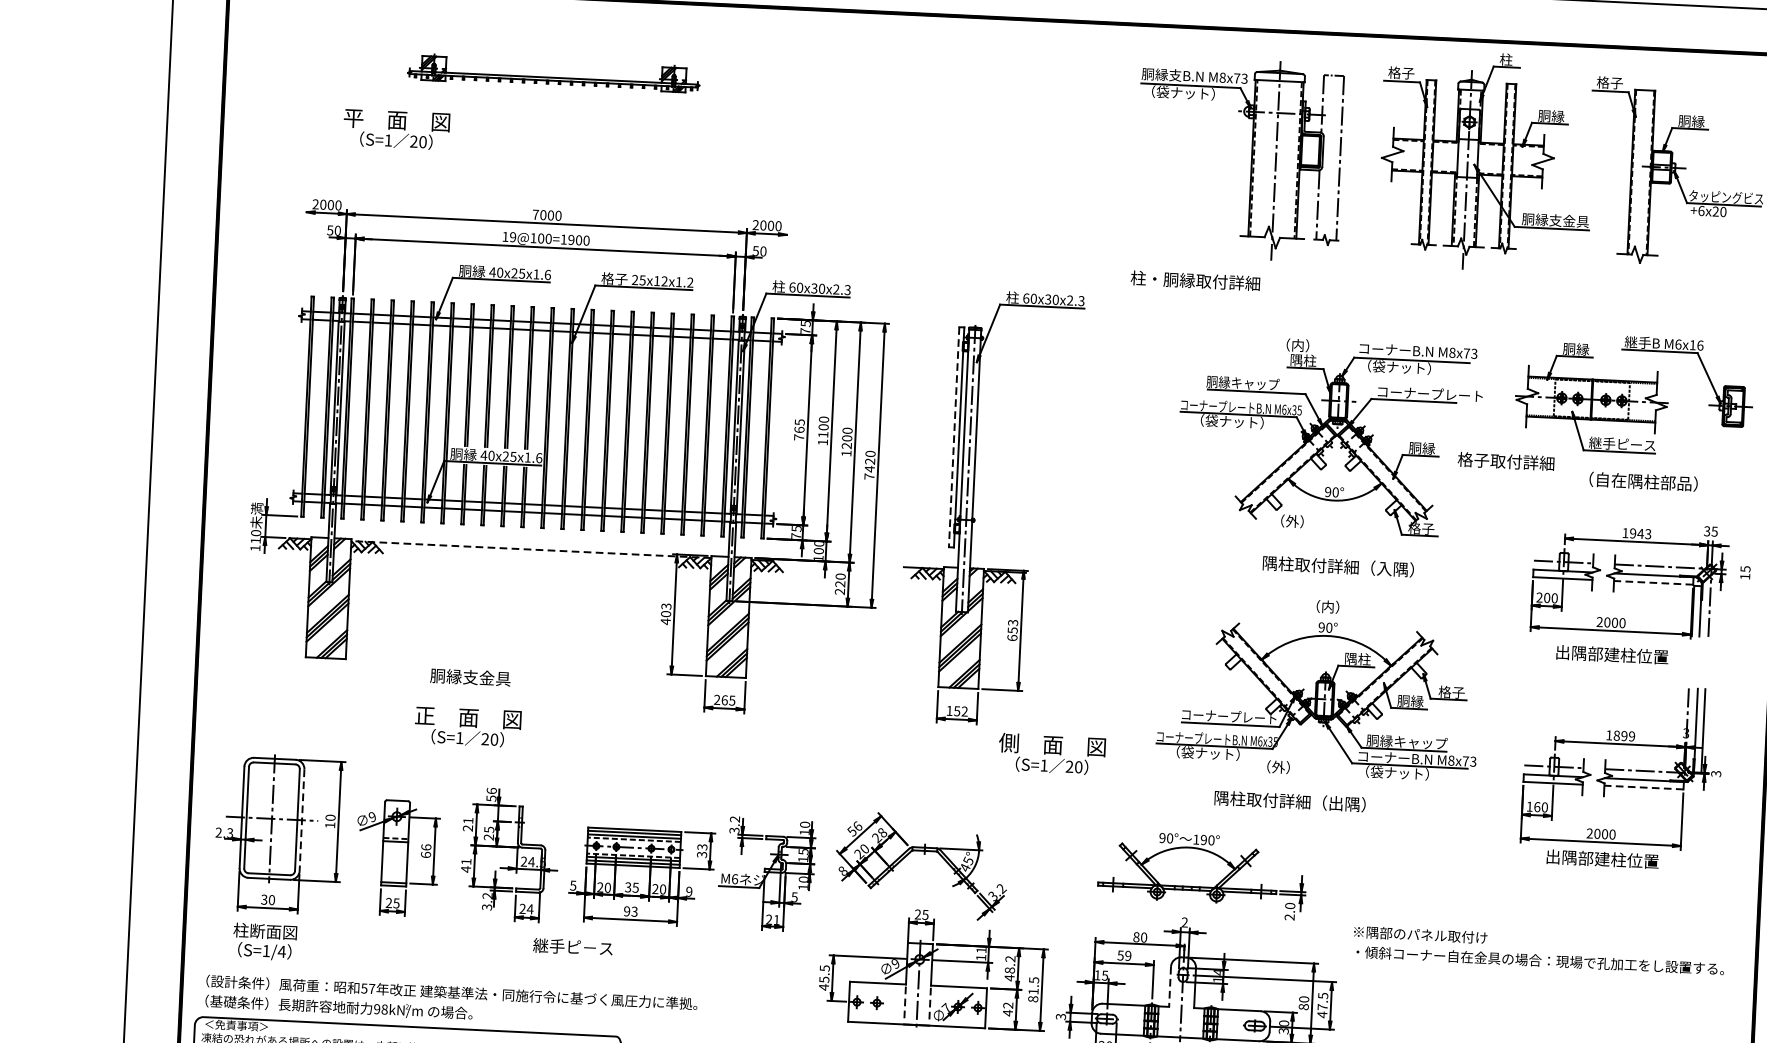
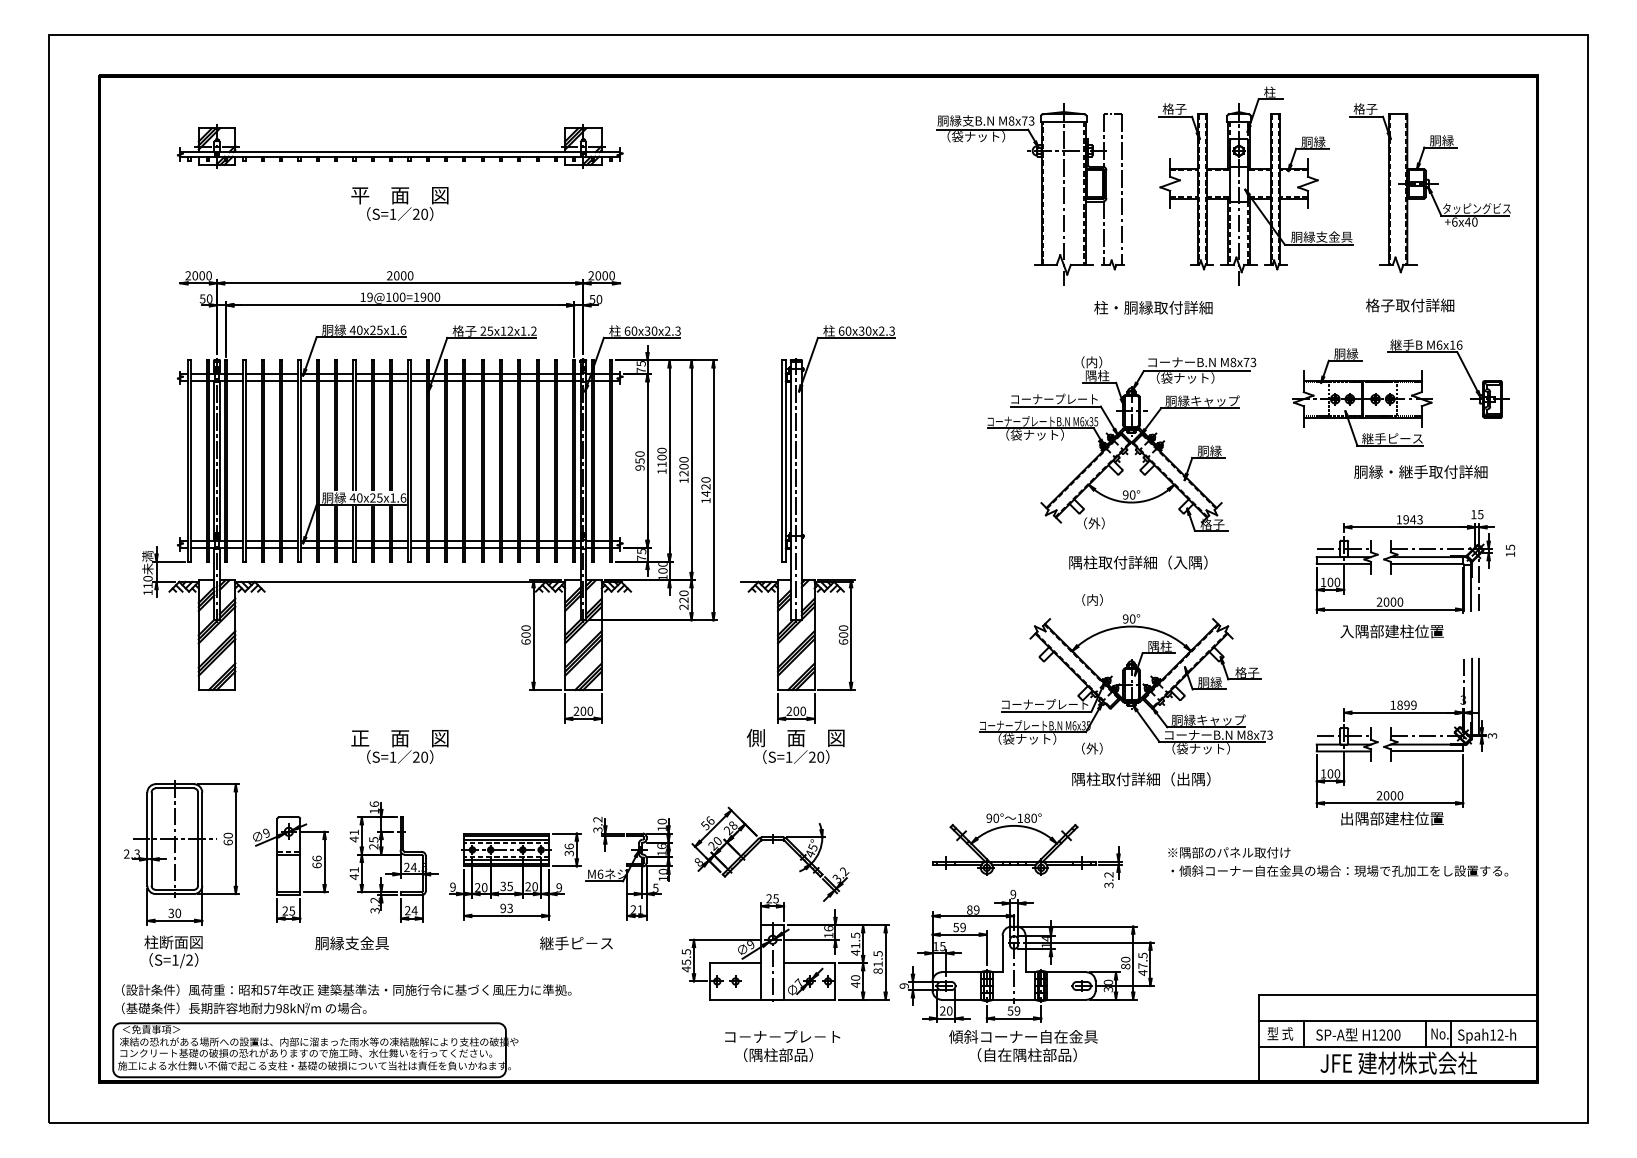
part: (554, 74) -> (400, 146), size x1.67
text: (396, 129) -> (399, 203), moved
text: (1715, 210) -> (1467, 221), +6x20 -> +6x40
text: (535, 214) -> (389, 275), 7000 -> 2000
text: (1195, 280) -> (1153, 307), moved
text: (1254, 382) -> (1053, 398), 胴縁キャップ -> コーナープレート
text: (1428, 393) -> (1213, 400), コーナープレート -> 胴縁キャップ
text: (798, 429) -> (639, 460), 765 -> 950
line: (953, 437) -> (781, 461), dashed -> solid
text: (1506, 461) -> (1410, 305), moved
text: (868, 476) -> (705, 500), 7420 -> 1420
text: (1651, 481) -> (1420, 471), （自在隅柱部品） -> 胴縁・継手取付詳細
text: (1706, 531) -> (1473, 514), 35 -> 15
line: (531, 549) -> (400, 581), dashed -> solid
line: (1653, 582) -> (1426, 563), dashed -> solid
text: (1539, 596) -> (1323, 581), 200 -> 100
text: (1327, 606) -> (1092, 599), moved
text: (665, 614) -> (525, 635), 403 -> 600
text: (1012, 626) -> (843, 631), 653 -> 600
text: (1562, 652) -> (1346, 631), 出隅部建柱位置 -> 入隅部建柱位置
text: (469, 677) -> (351, 943), moved
text: (728, 699) -> (586, 710), 265 -> 200
text: (957, 710) -> (796, 710), 152 -> 200
text: (467, 726) -> (399, 746), moved
text: (1051, 754) -> (795, 746), moved
line: (1643, 787) -> (1426, 751), dashed -> solid
text: (490, 797) -> (373, 810), 56 -> 16
text: (1290, 801) -> (1141, 779), moved
text: (1537, 806) -> (1330, 773), 160 -> 100
line: (302, 820) -> (202, 839), dashed -> solid
text: (329, 825) -> (227, 842), 10 -> 60
text: (467, 828) -> (353, 839), 21 -> 41
text: (1204, 840) -> (1027, 818), 190° -> 180°
text: (701, 847) -> (568, 846), 33 -> 36
text: (803, 851) -> (661, 846), 15 -> 16
text: (572, 884) -> (452, 886), 5 -> 9
text: (1289, 912) -> (1108, 880), 2.0 -> 3.2
text: (1184, 922) -> (1013, 894), 2 -> 9
text: (1143, 936) -> (976, 909), 80 -> 89
text: (573, 947) -> (576, 943), moved
text: (981, 950) -> (828, 928), 11 -> 16
text: (1539, 950) -> (1338, 861), moved
text: (281, 951) -> (189, 959), S=1/4 -> S=1/2
text: (1010, 964) -> (855, 940), 48.2 -> 41.5
line: (1169, 987) -> (1002, 954), dashed -> solid
text: (1008, 1004) -> (855, 977), 42 -> 40
line: (905, 1005) -> (761, 982), dashed -> solid
line: (930, 1006) -> (784, 982), dashed -> solid
text: (1061, 1016) -> (904, 985), 3 -> 9

